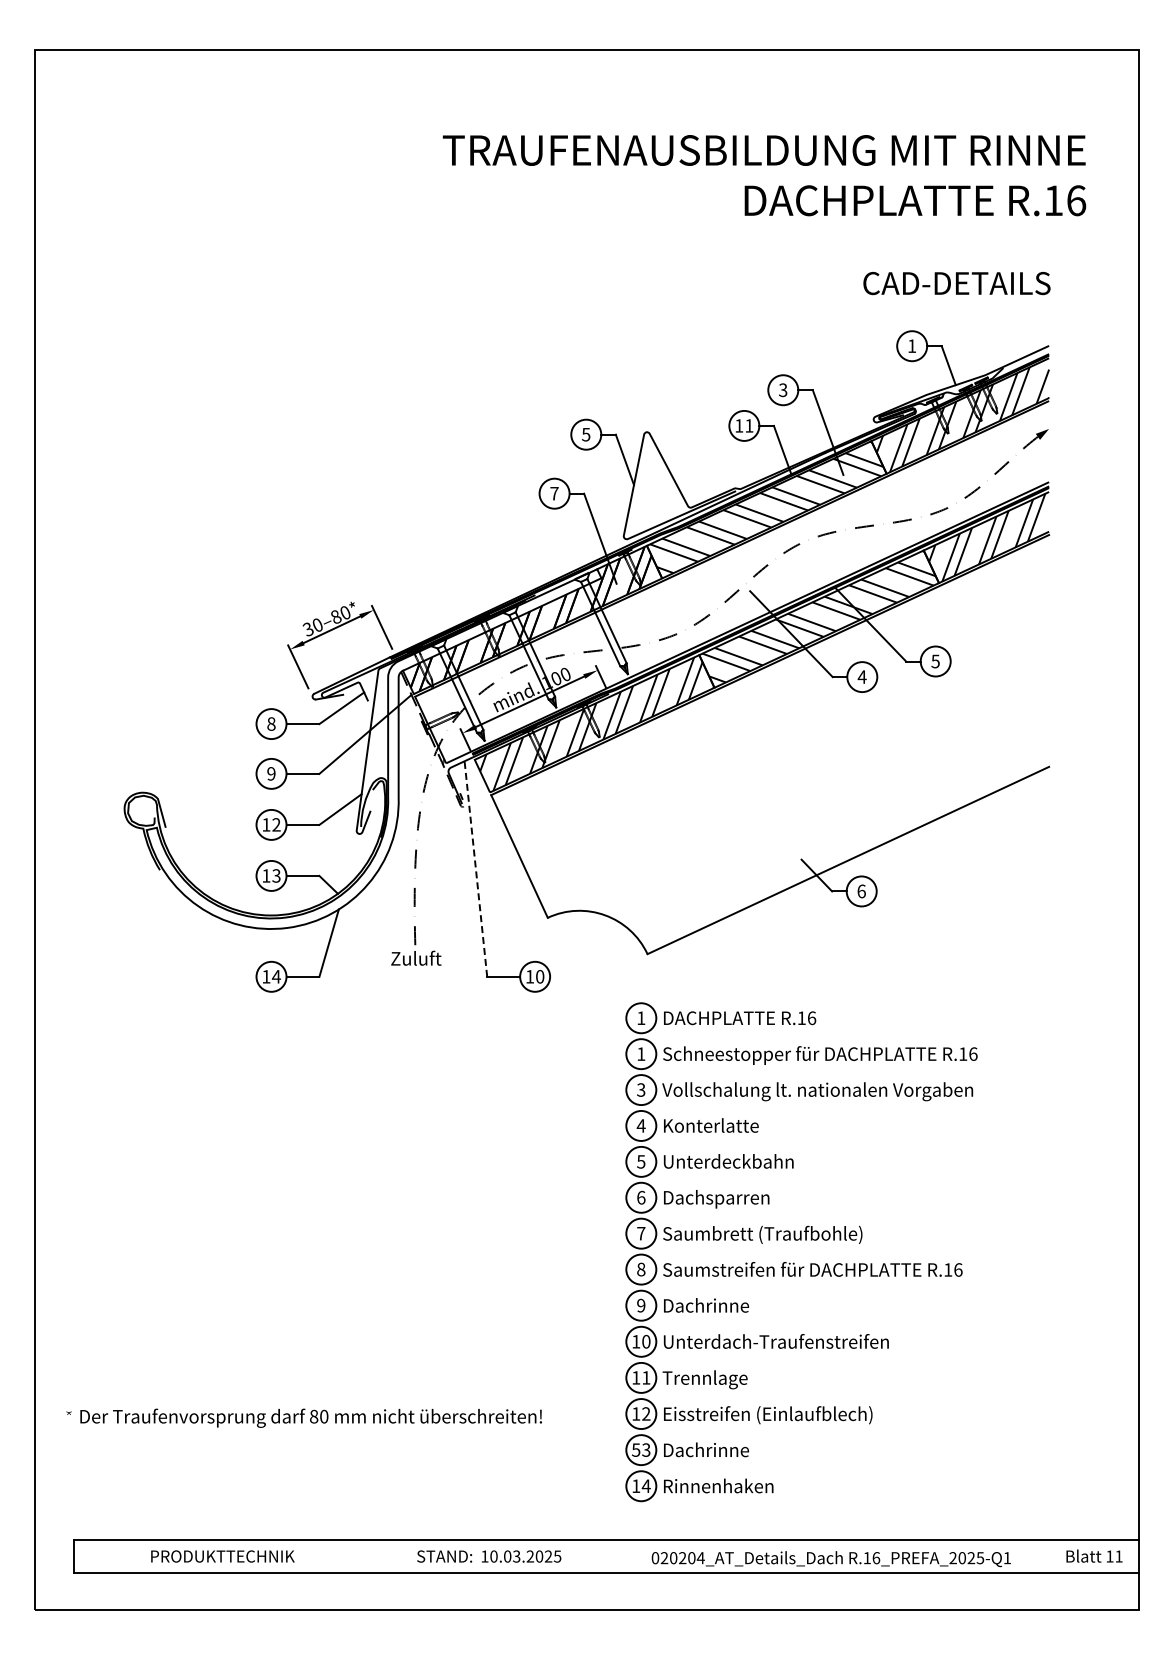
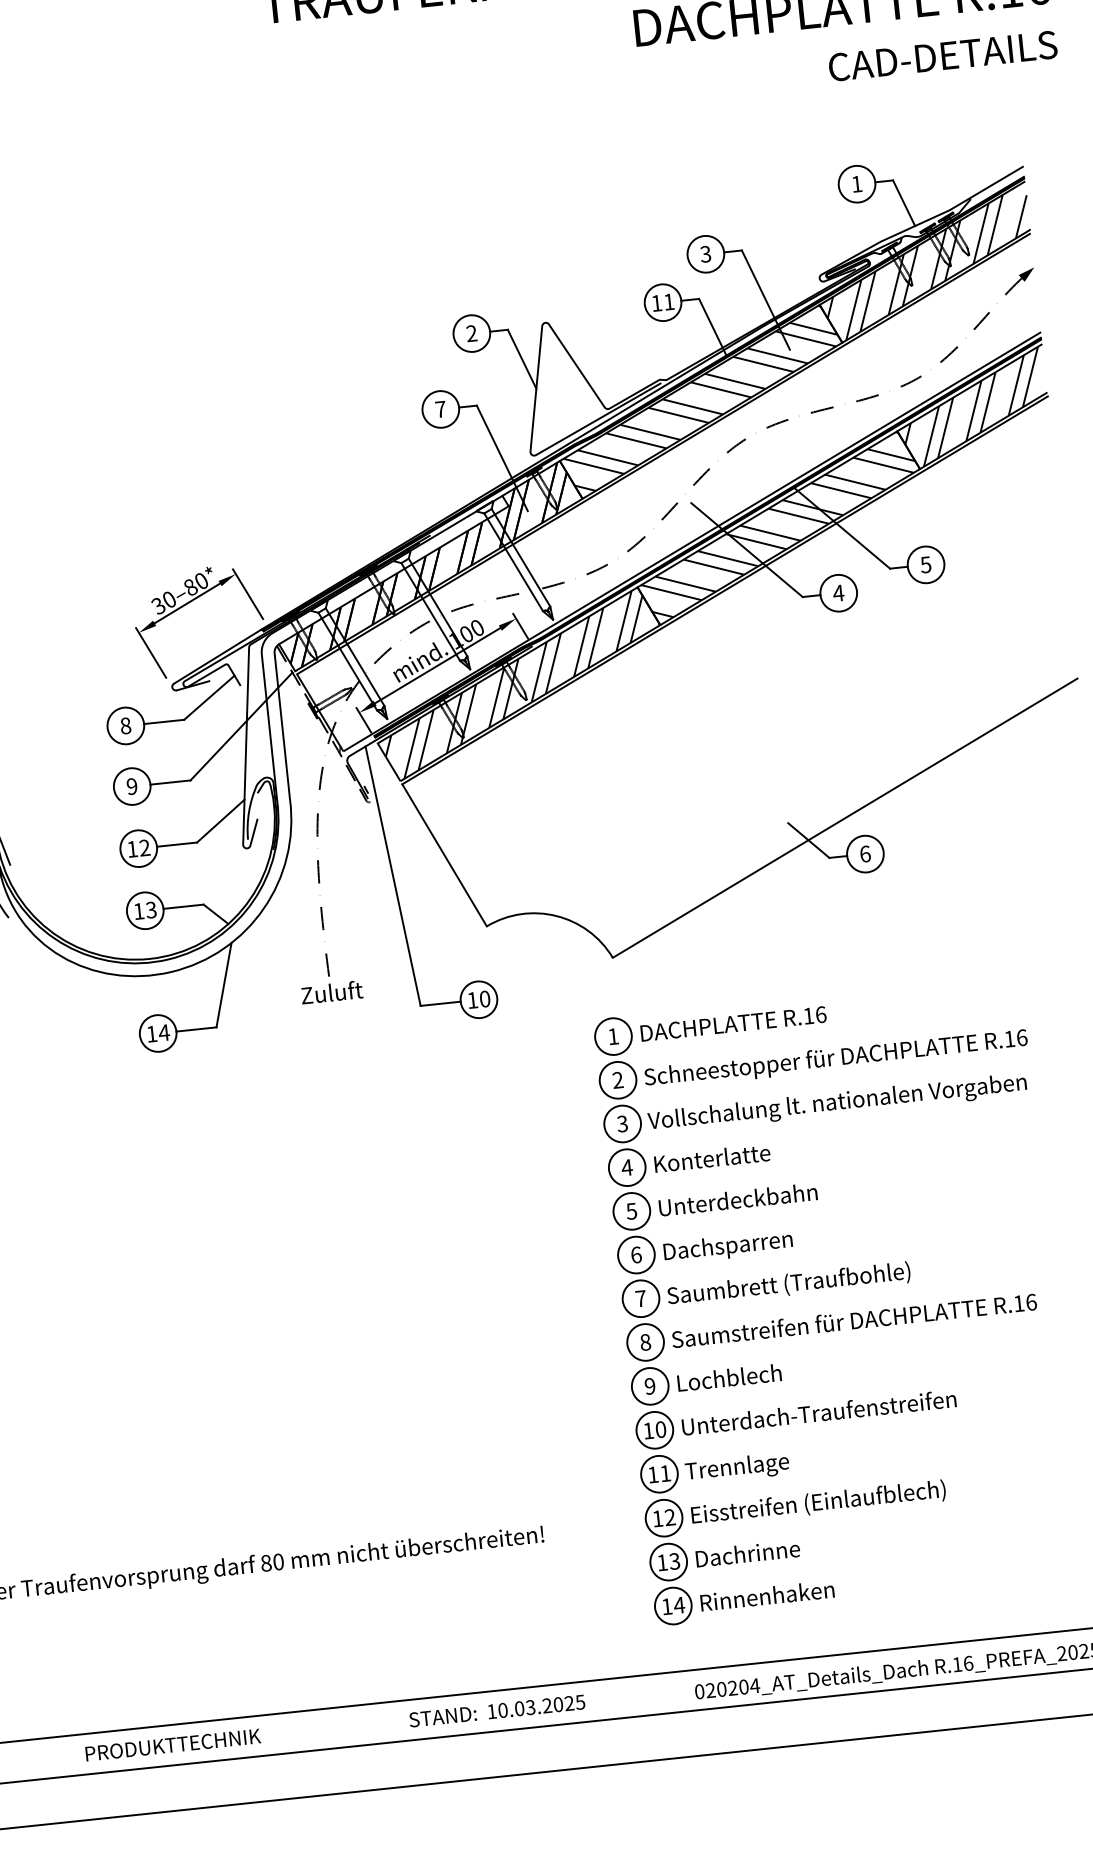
text: (956, 283) -> (942, 56), moved
text: (586, 434) -> (472, 333), 5 -> 2
line: (475, 868) -> (392, 875), dashed -> solid
text: (641, 1053) -> (618, 1079), 1 -> 2
text: (706, 1305) -> (729, 1377), Dachrinne -> Lochblech
text: (635, 1449) -> (661, 1562), 53 -> 13

